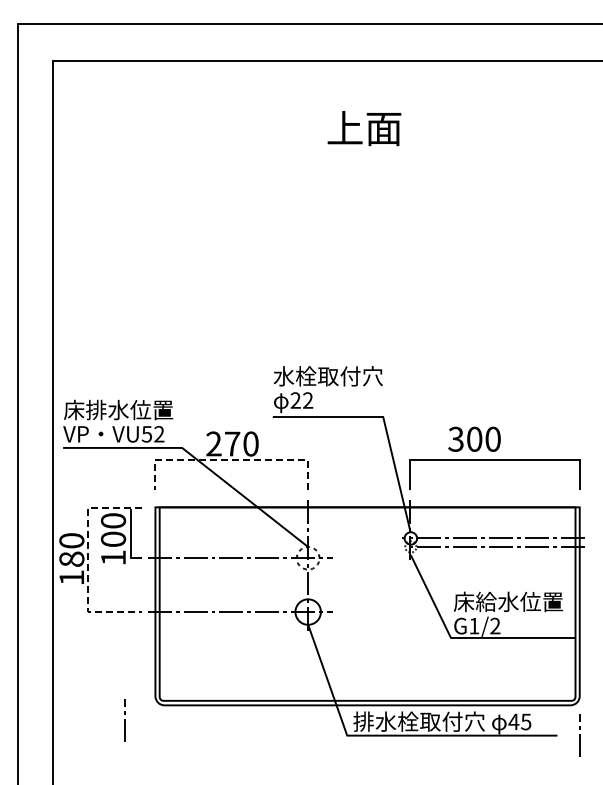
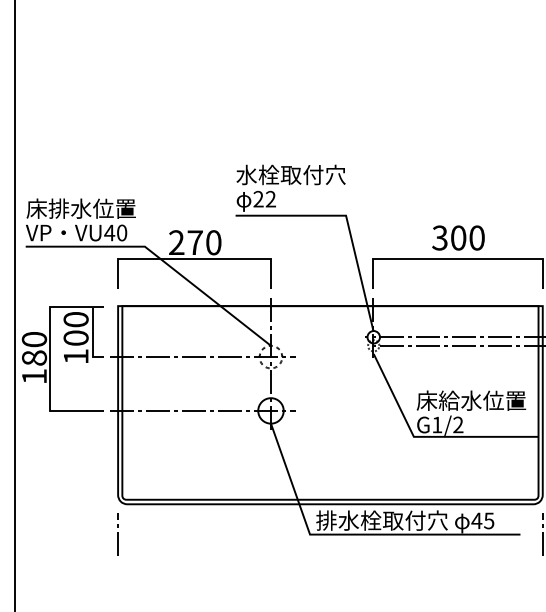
text: (152, 434) -> (115, 233), VU52 -> VU40
text: (474, 438) -> (458, 237), moved
line: (231, 460) -> (194, 259), dashed -> solid
line: (87, 560) -> (50, 359), dashed -> solid
line: (124, 720) -> (117, 534), moved

